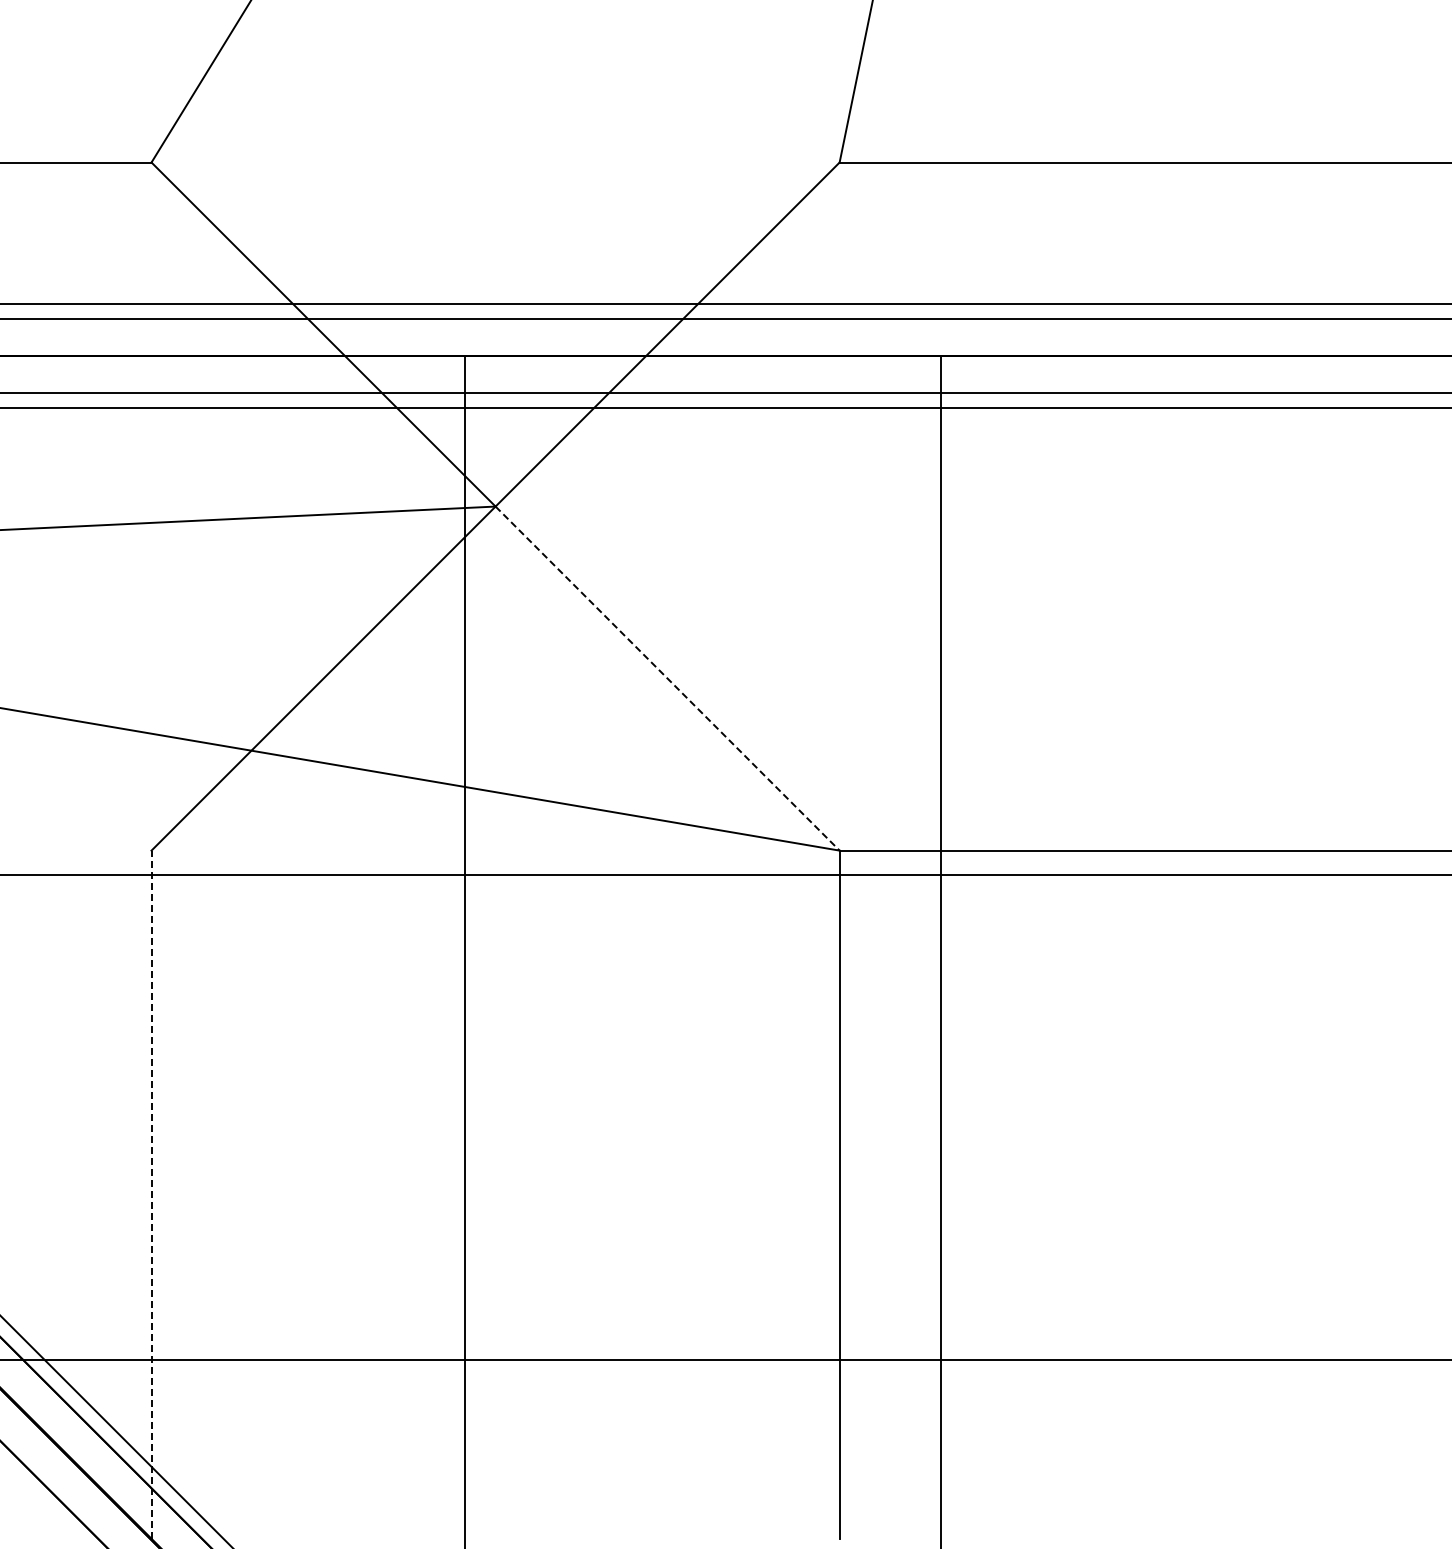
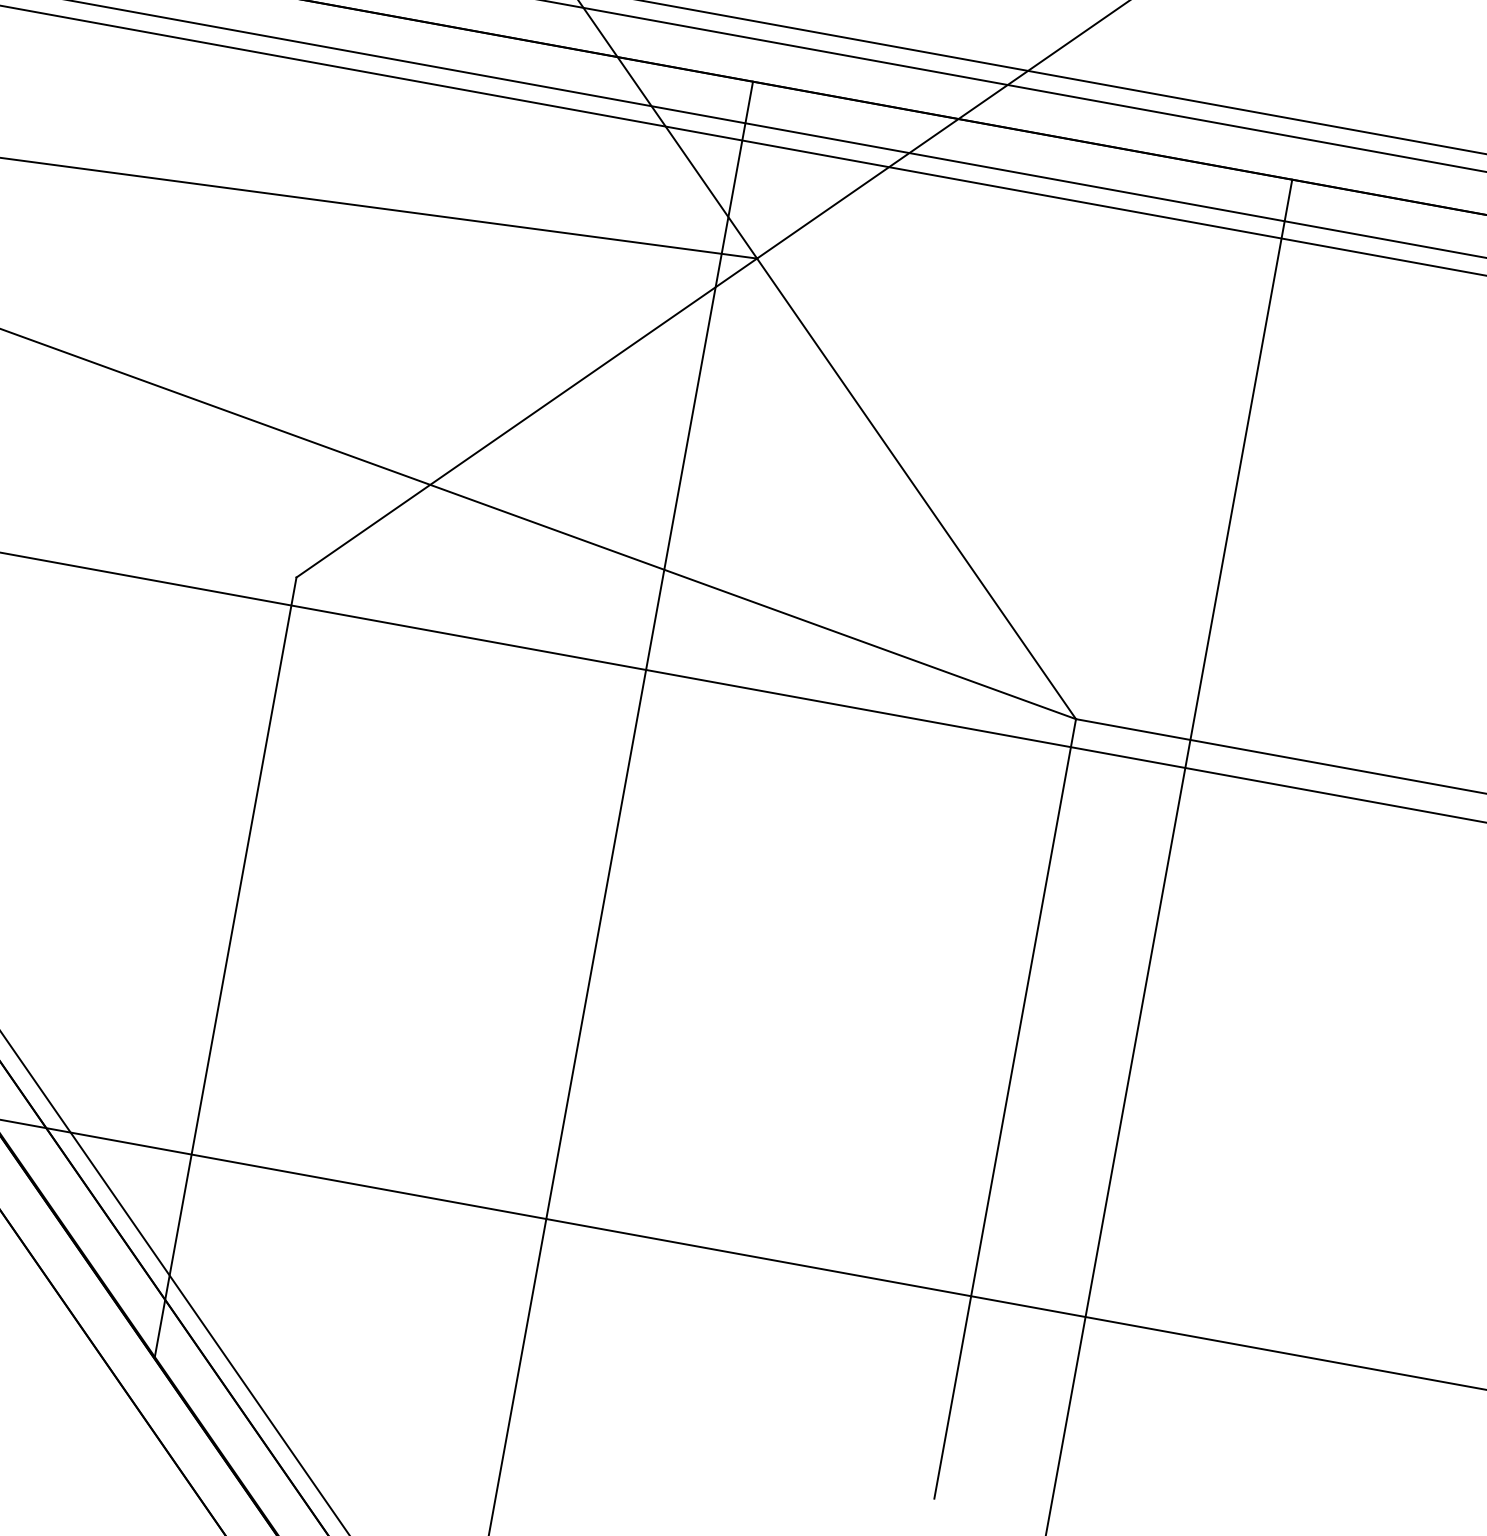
line: (667, 678) -> (916, 488), dashed -> solid
line: (151, 1194) -> (225, 967), dashed -> solid

